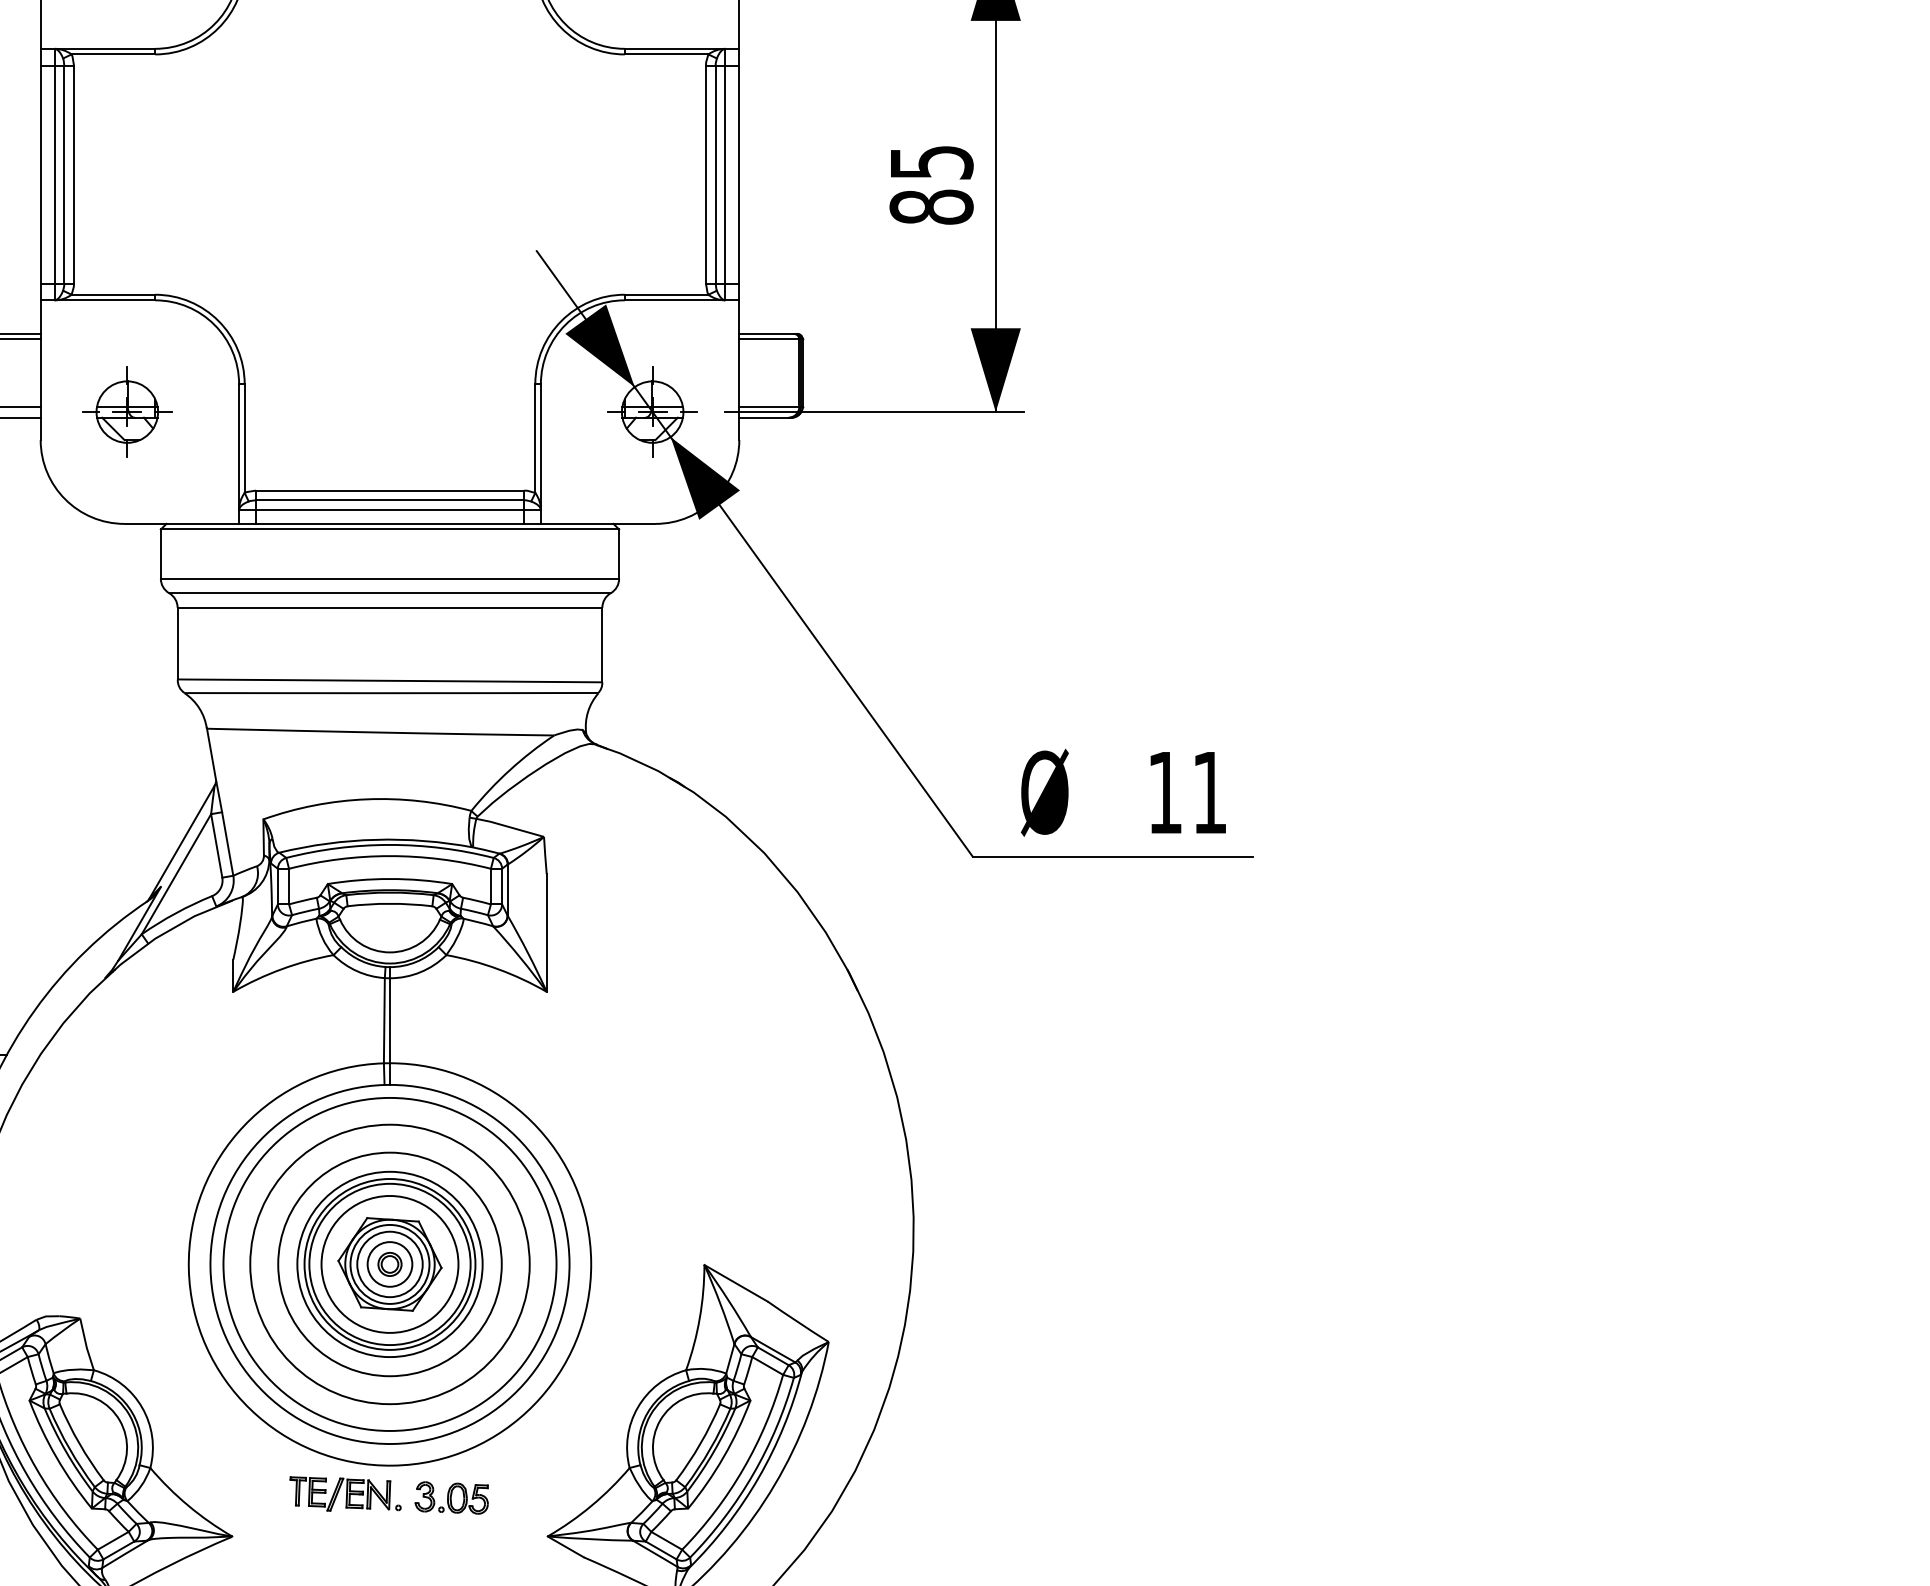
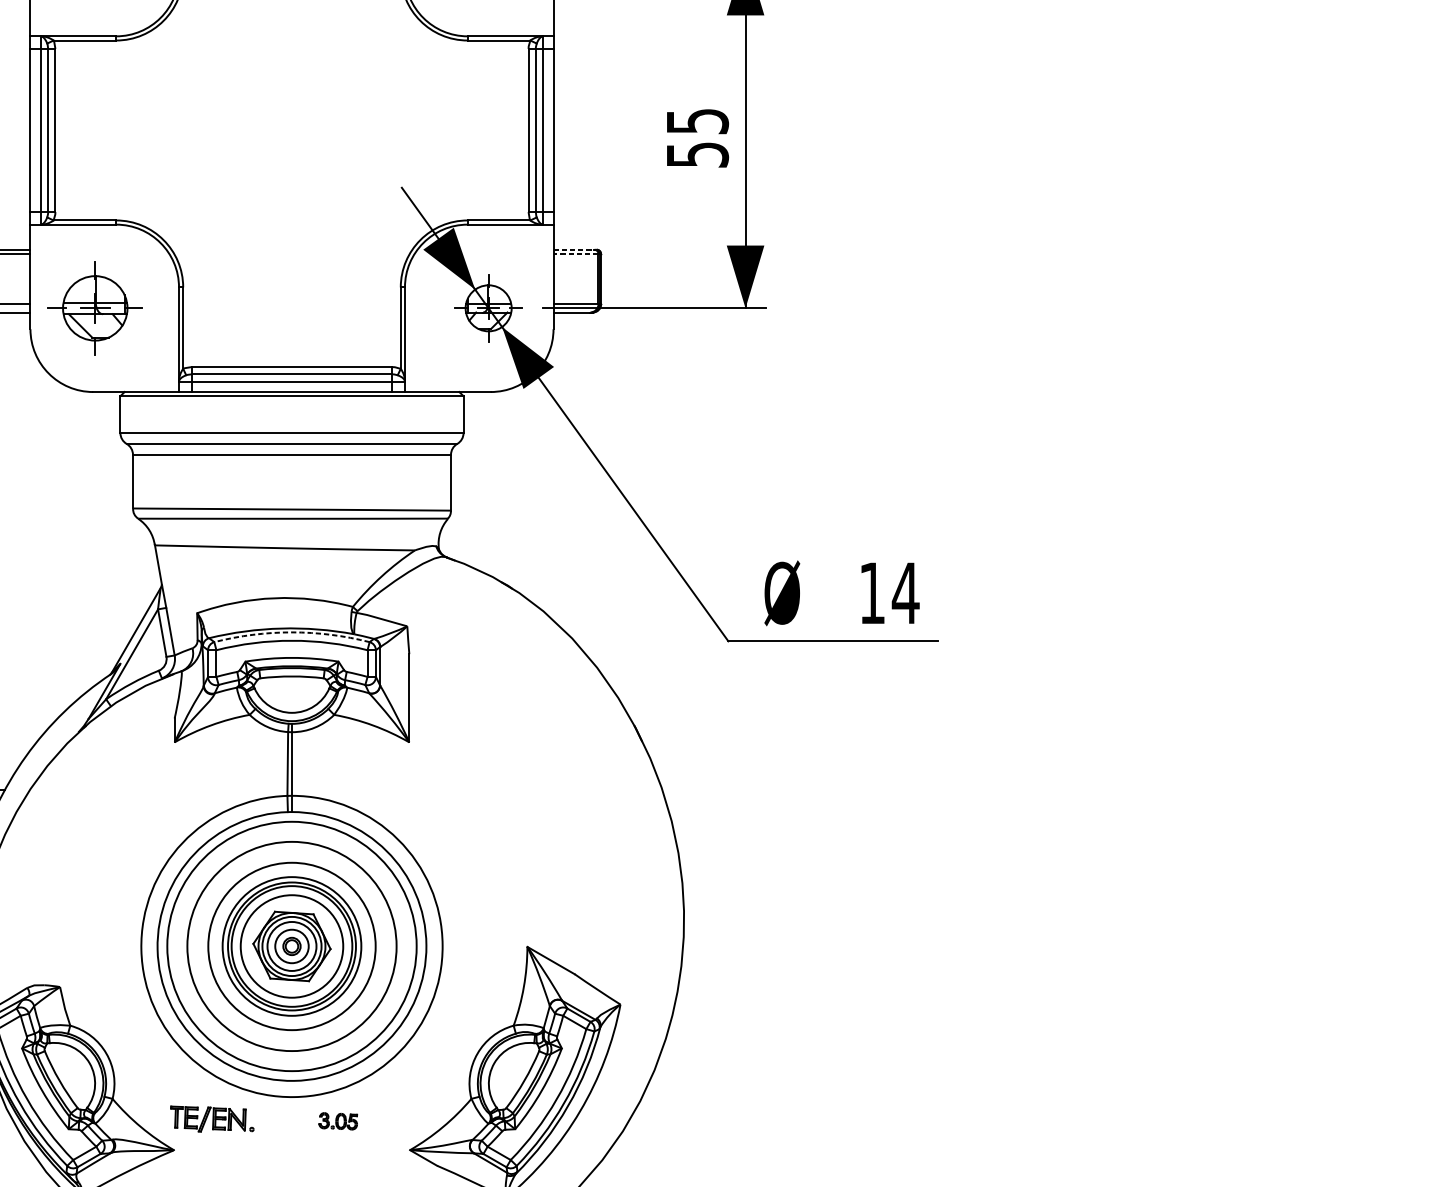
text: (931, 206) -> (697, 154), 85 -> 55
line: (767, 333) -> (574, 249), solid -> dashed
line: (769, 339) -> (576, 253), solid -> dashed
part: (127, 411) -> (95, 307), size x1.4
text: (1209, 792) -> (905, 593), 11 -> 14
arc: (390, 844) -> (292, 632), solid -> dashed
part: (345, 1493) -> (212, 1118), moved
part: (451, 1497) -> (338, 1120), size x0.7

